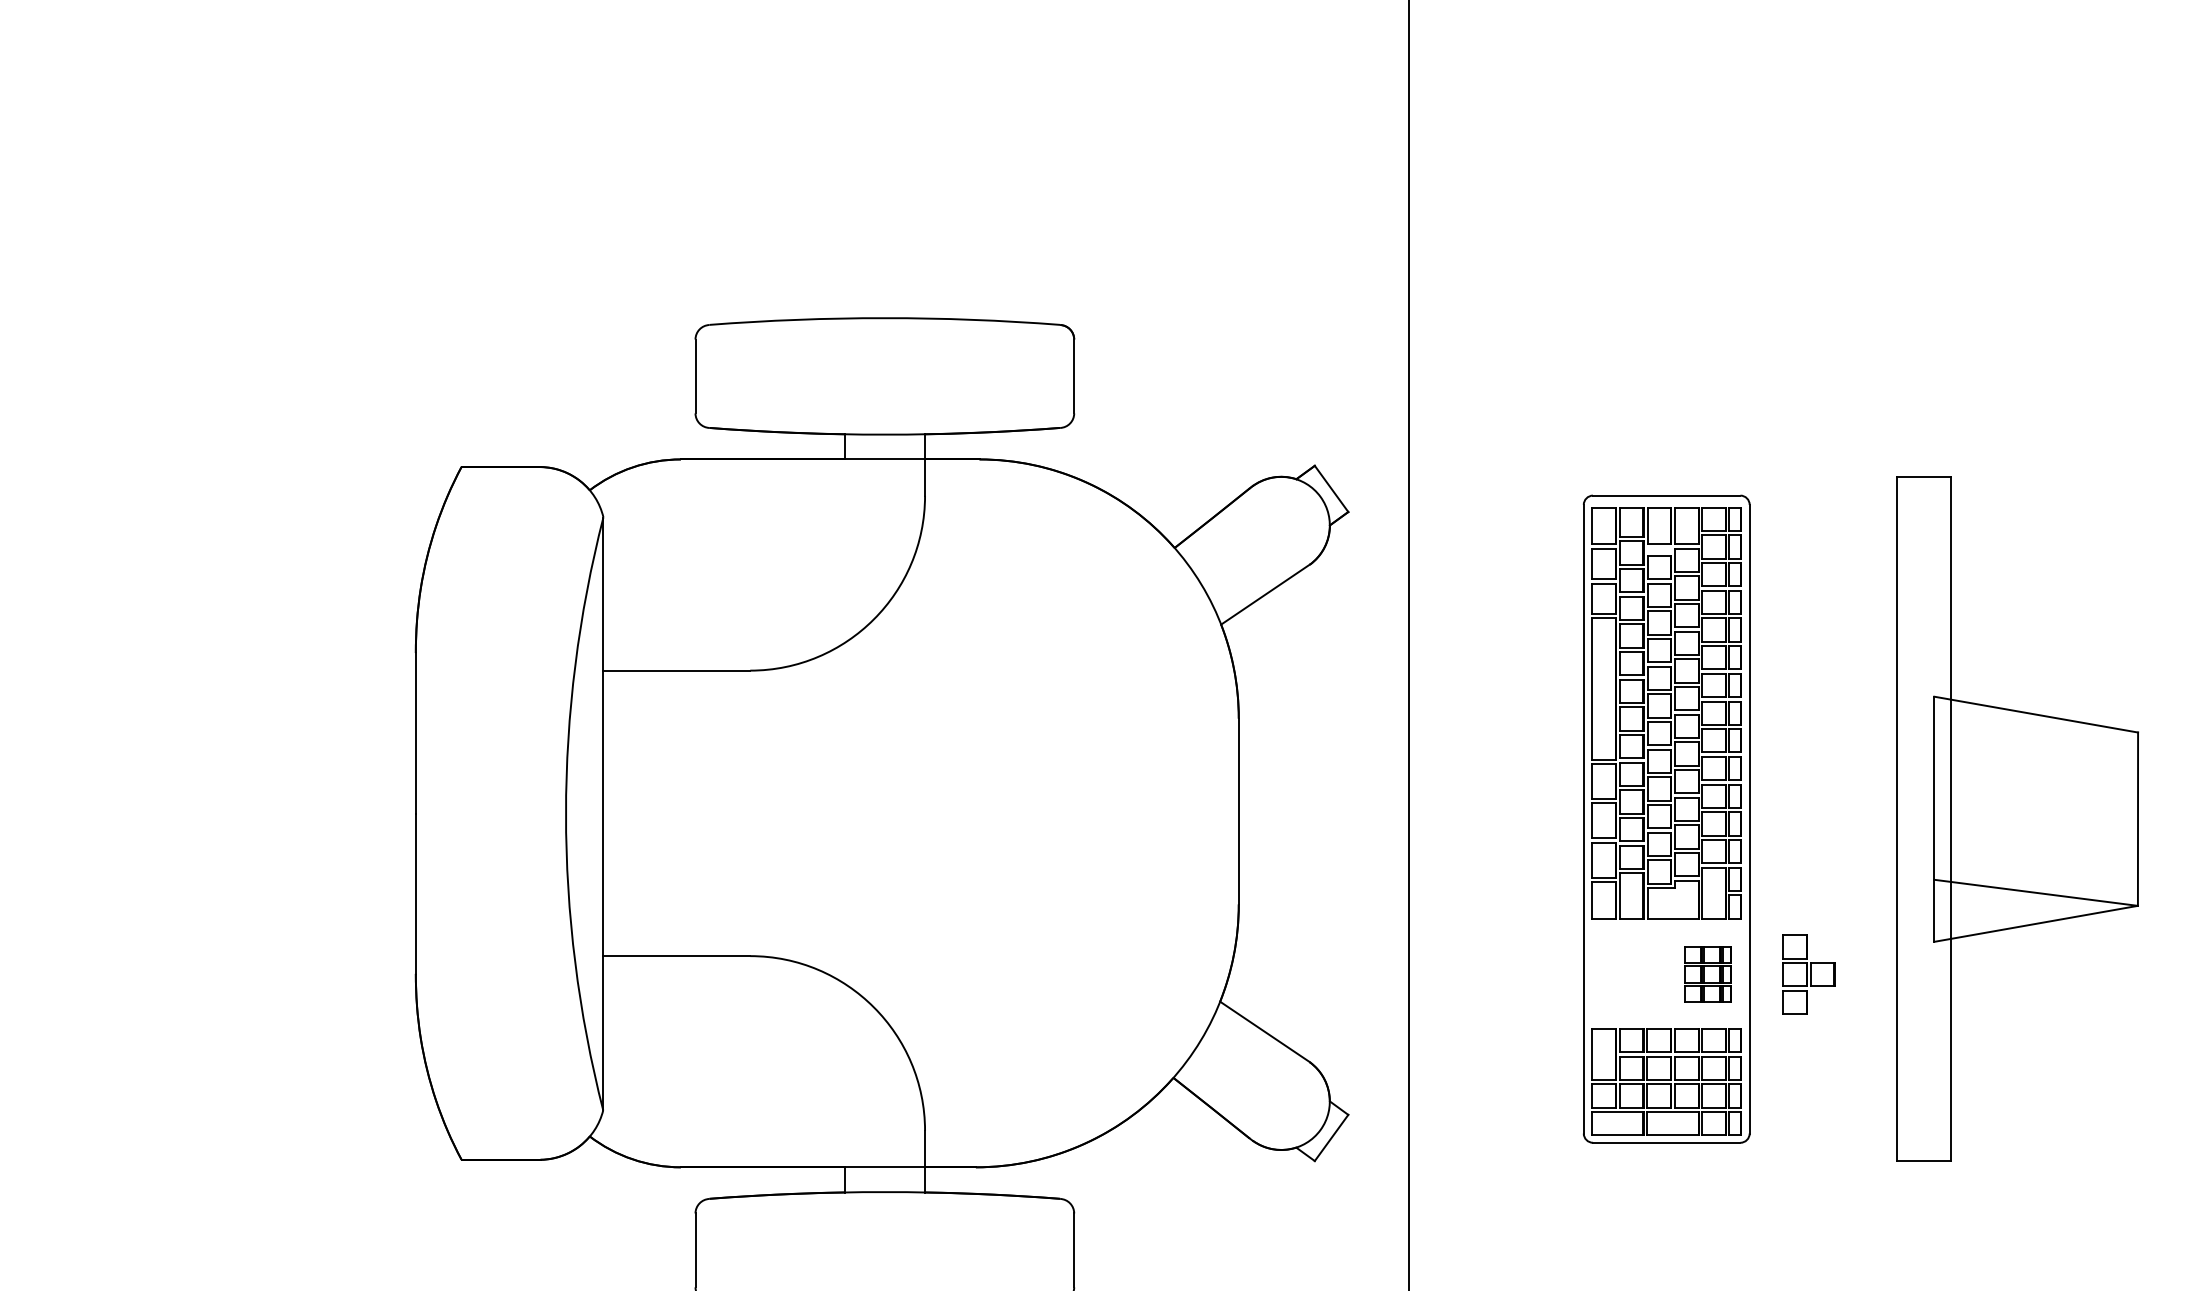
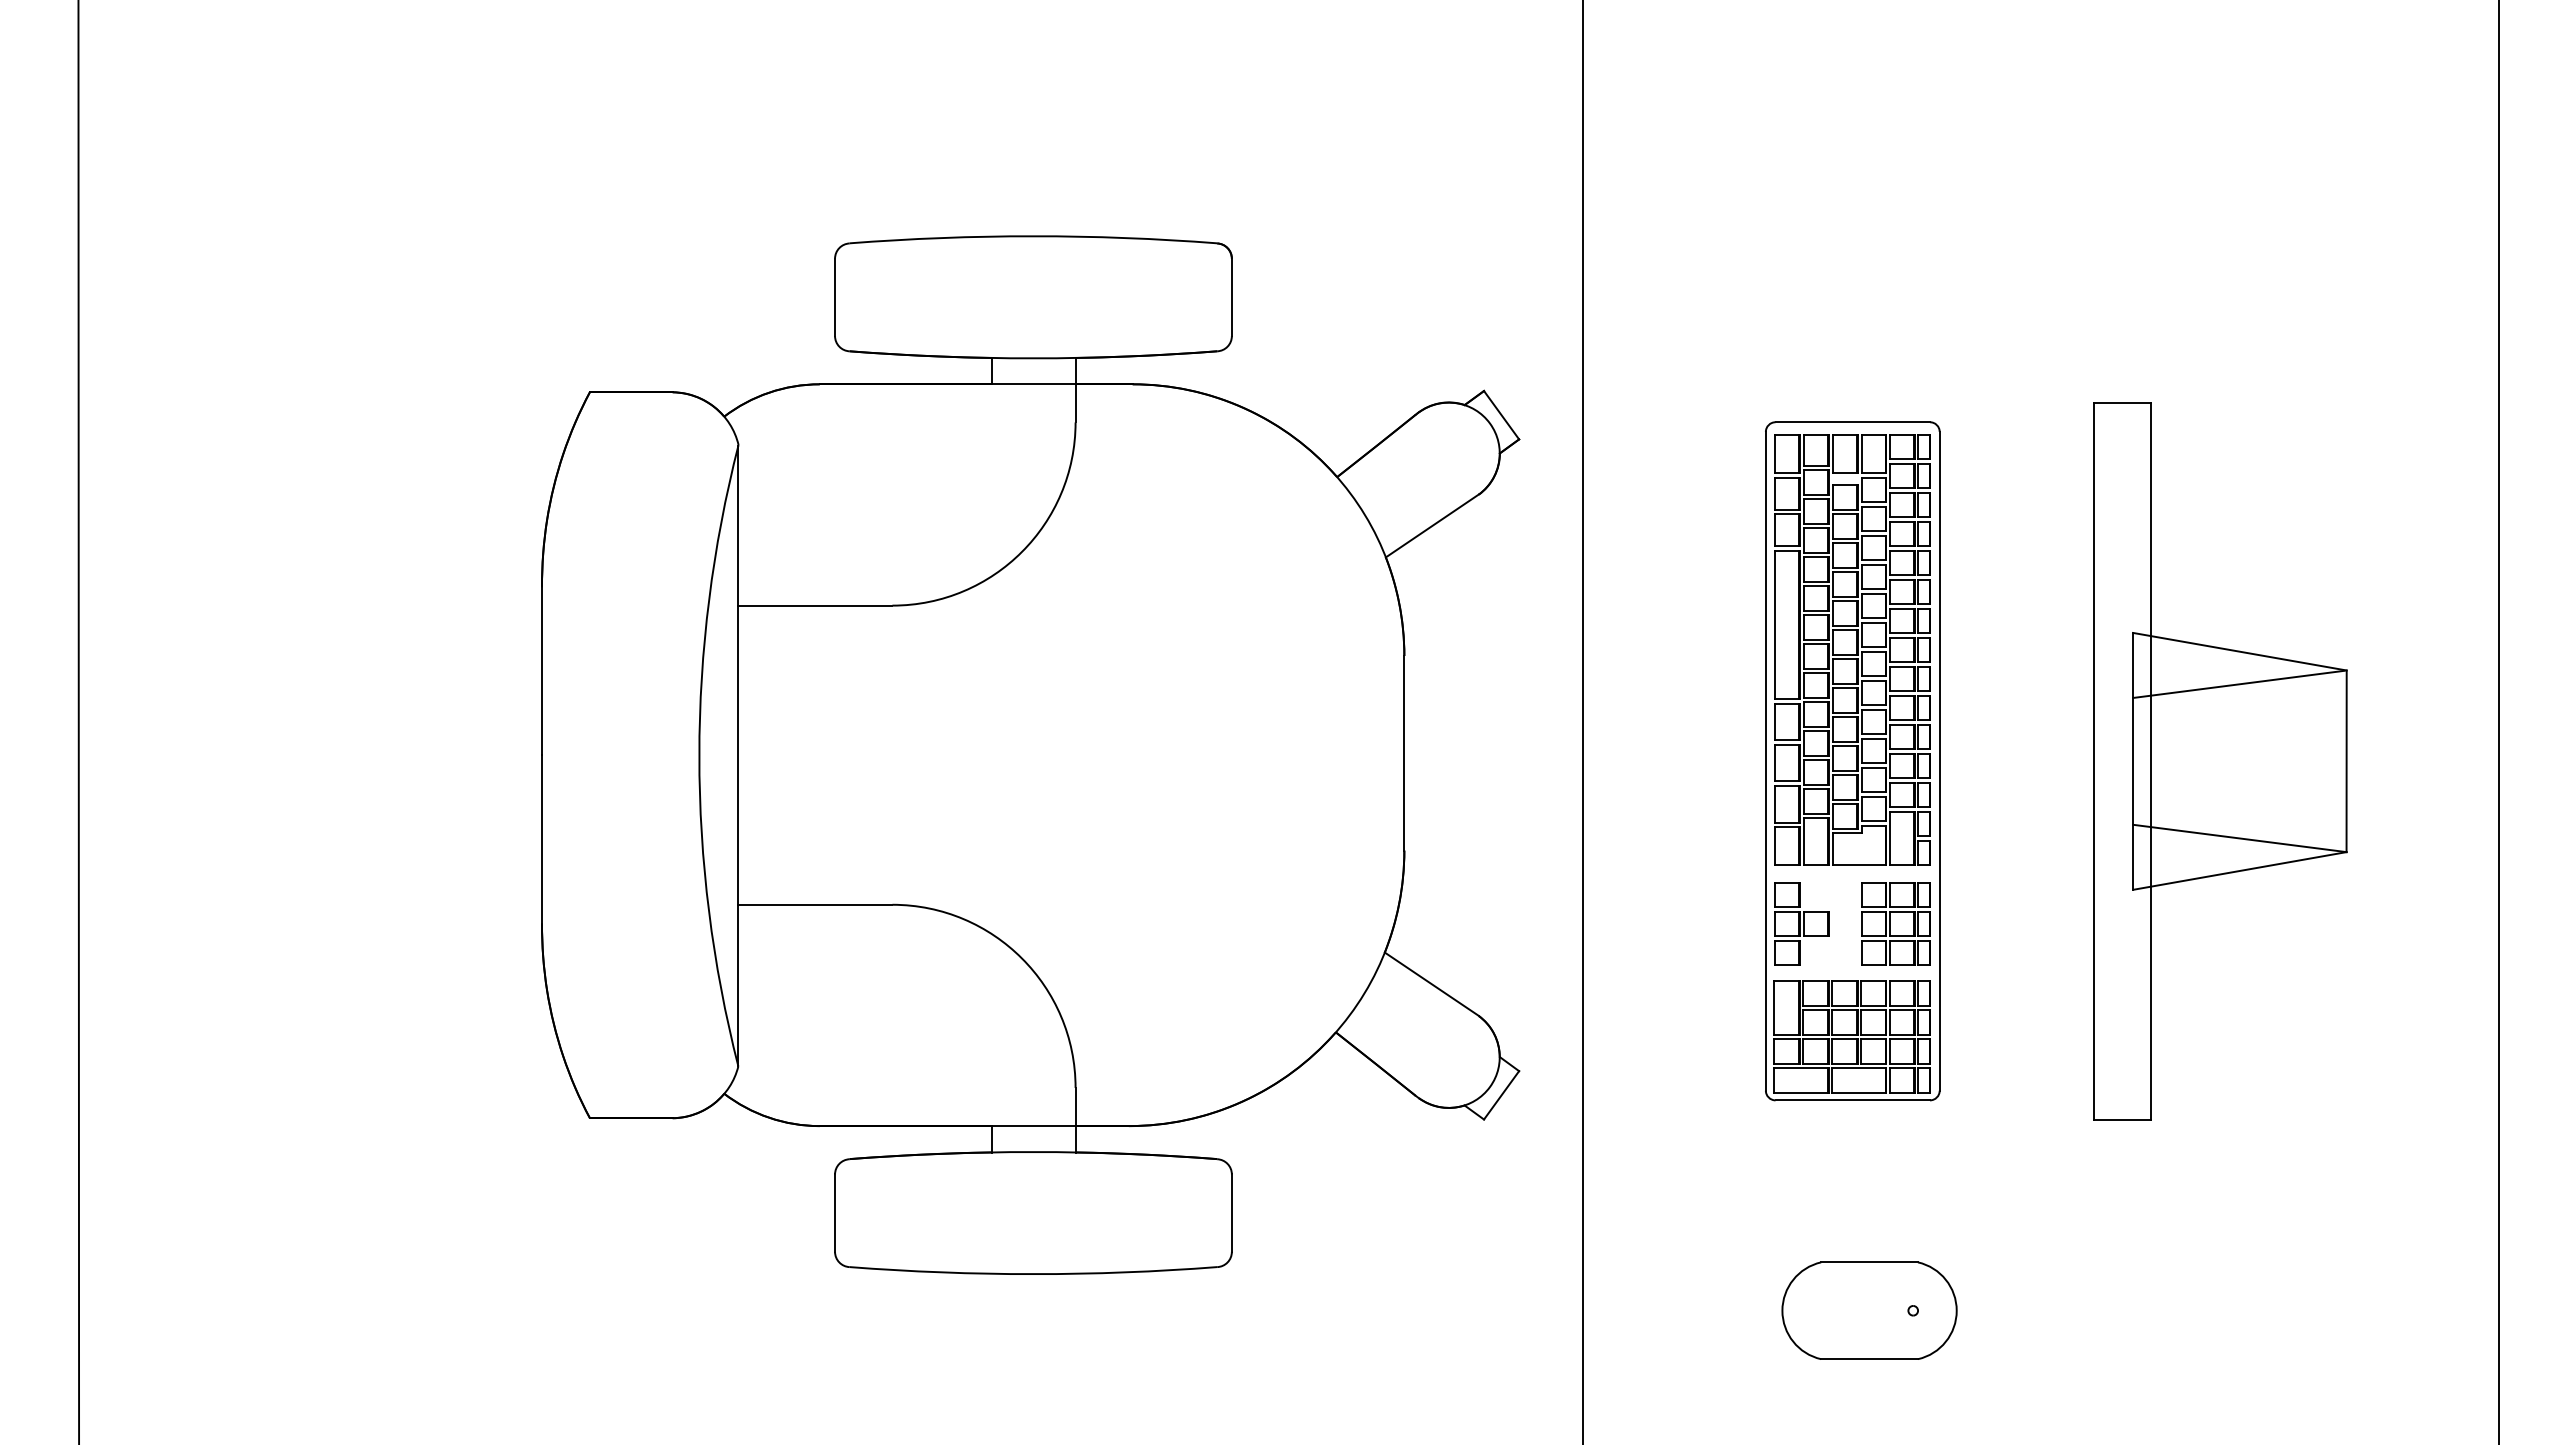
line: (2034, 744) -> (2238, 683), added
part: (1707, 973) -> (1895, 923), size x1.43
part: (1808, 973) -> (1801, 923), moved

